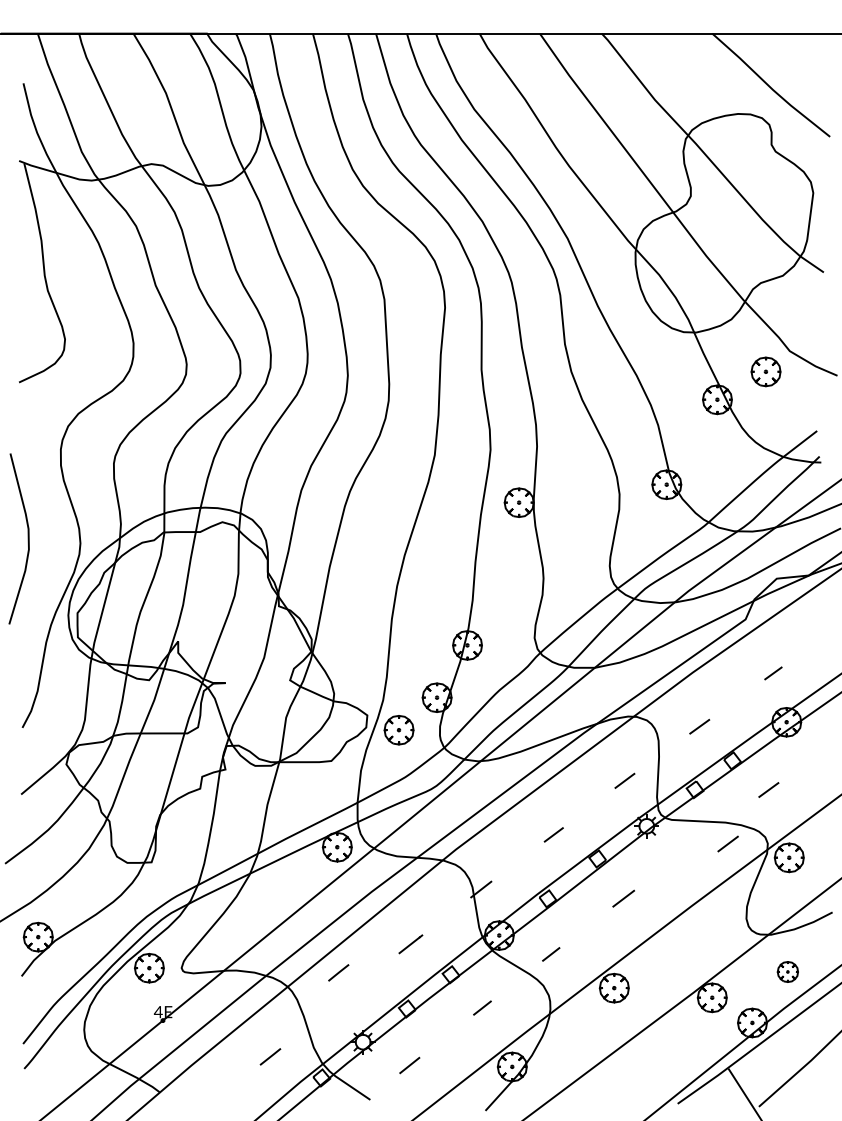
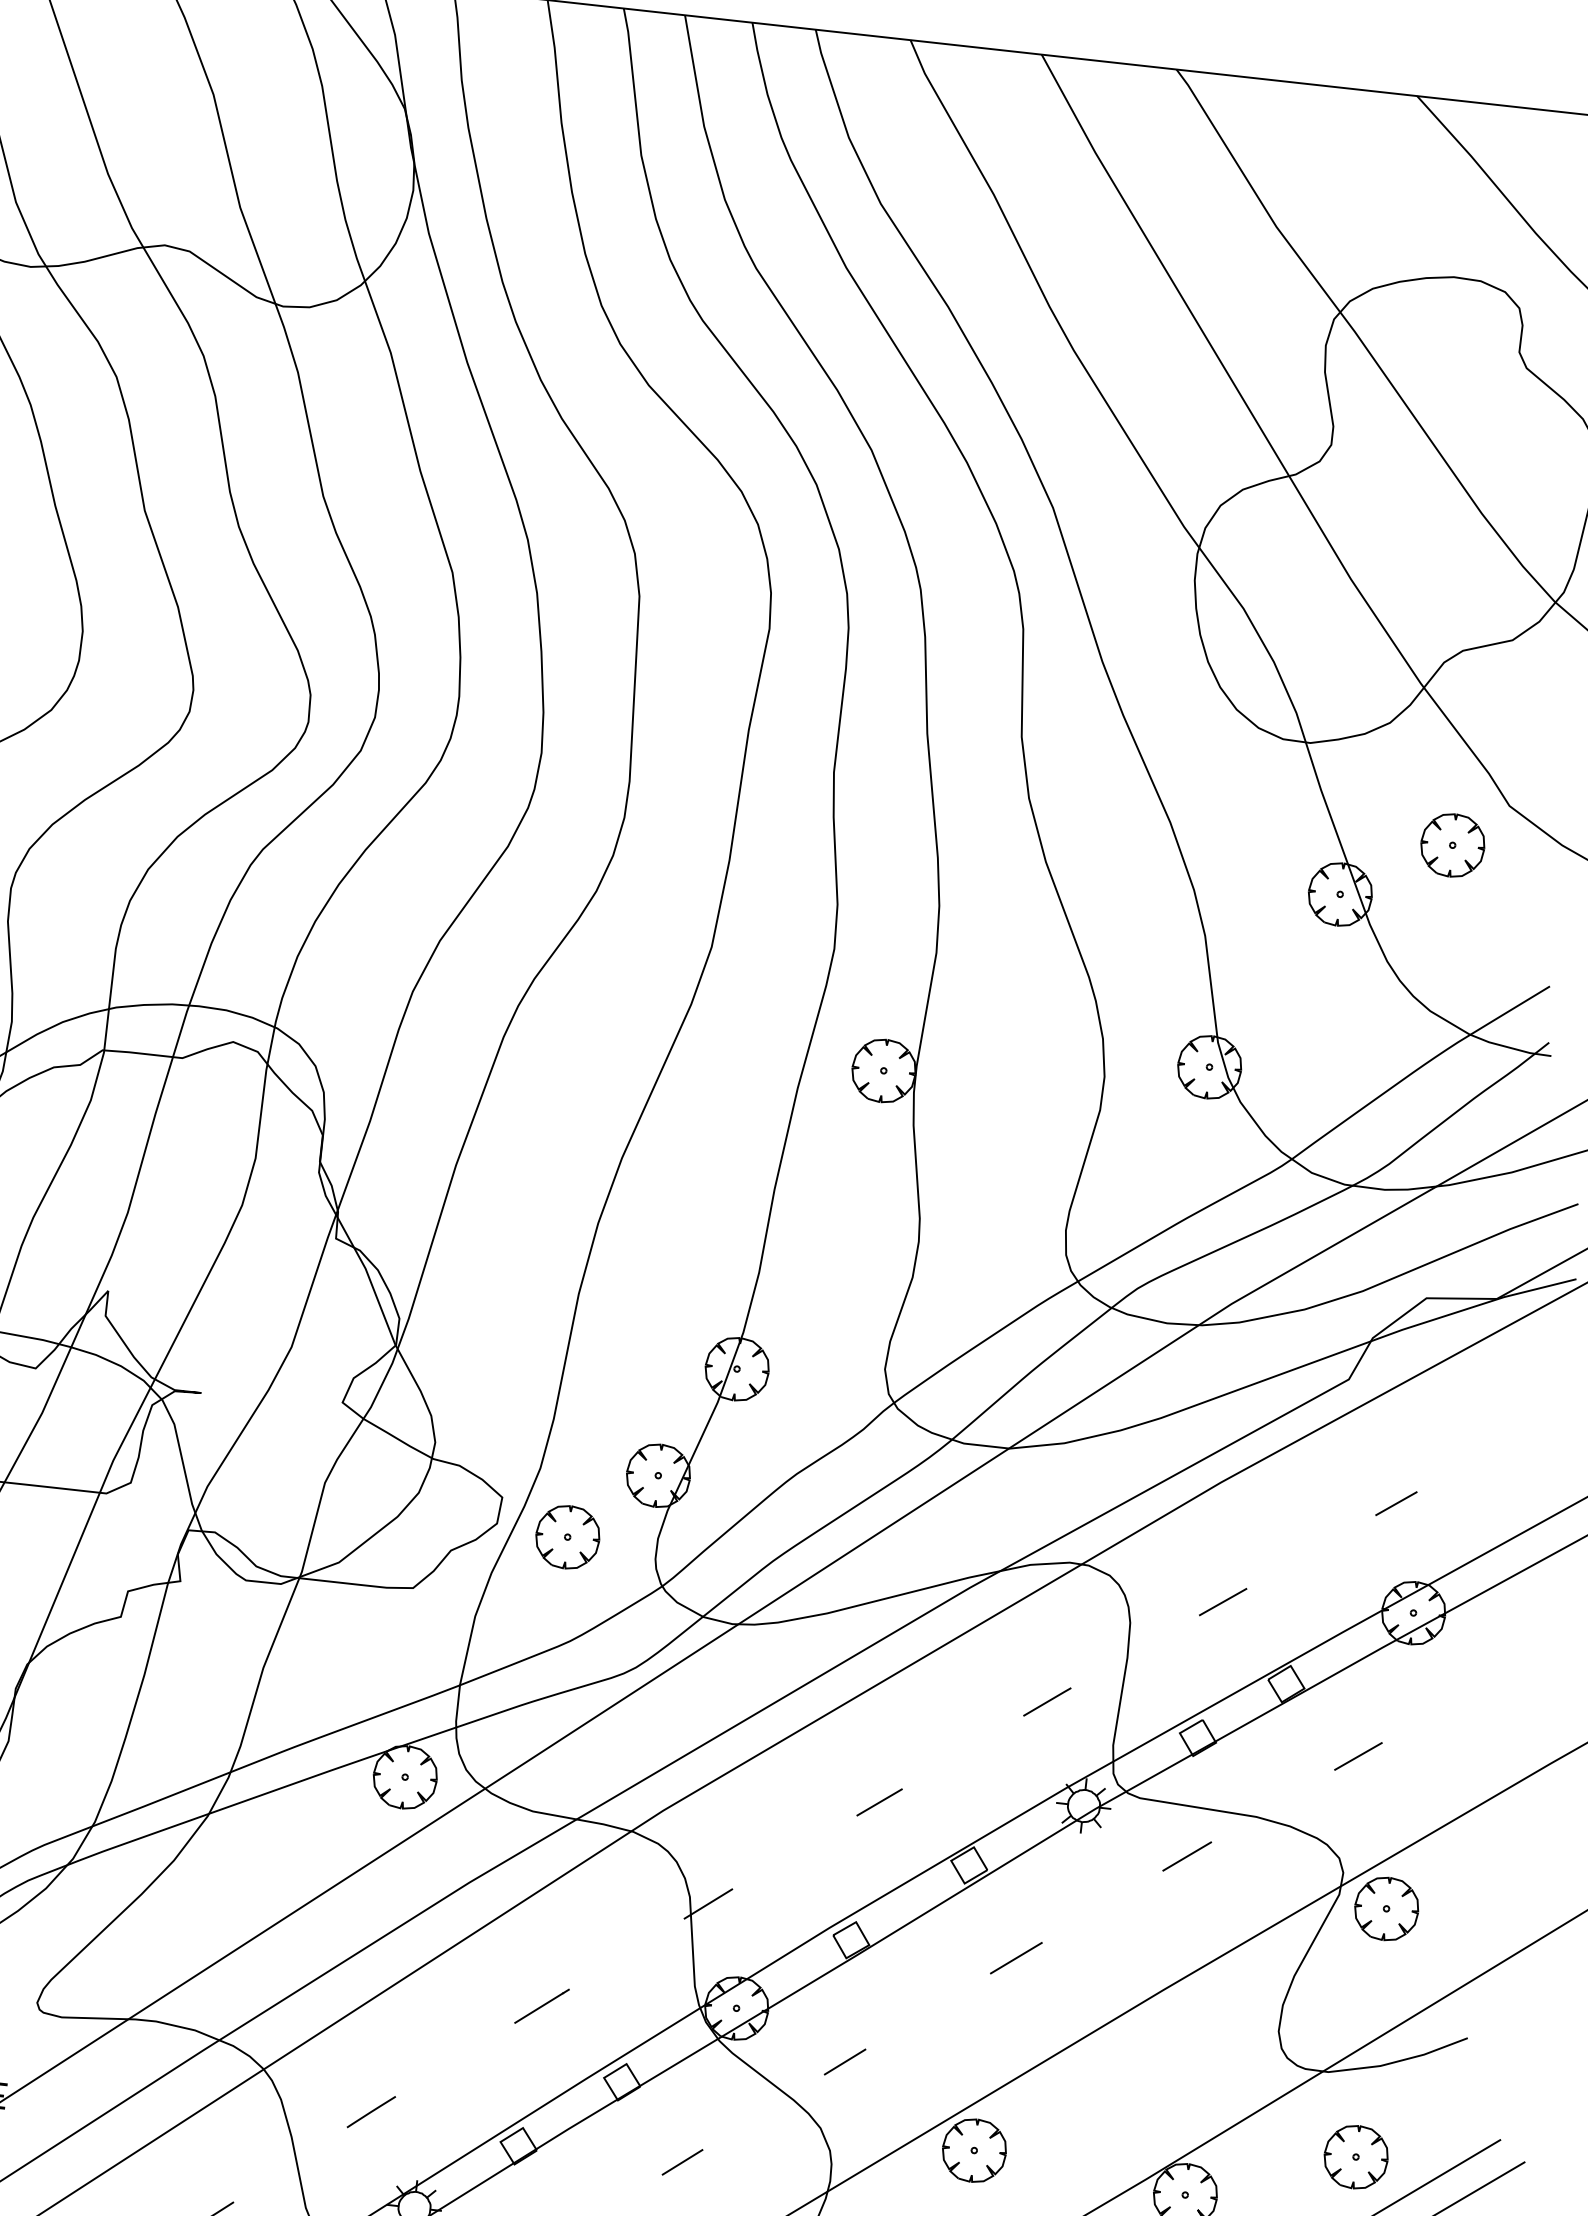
line: (727, 843) -> (1185, 1855), moved
part: (787, 971) -> (1355, 2155), size x1.43
line: (338, 972) -> (370, 2111), moved

